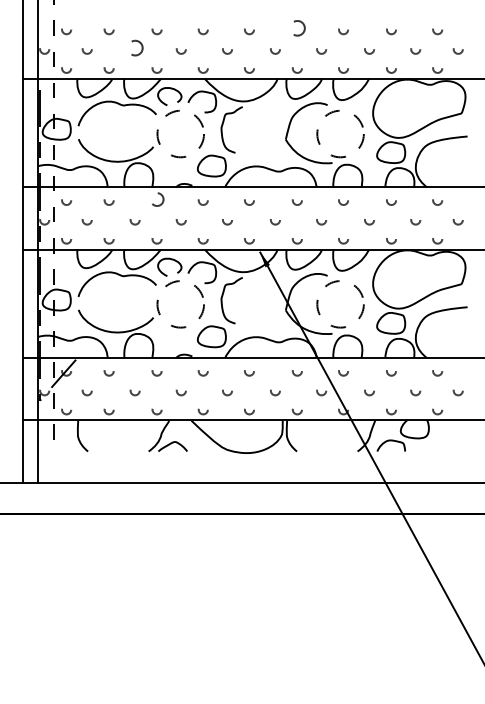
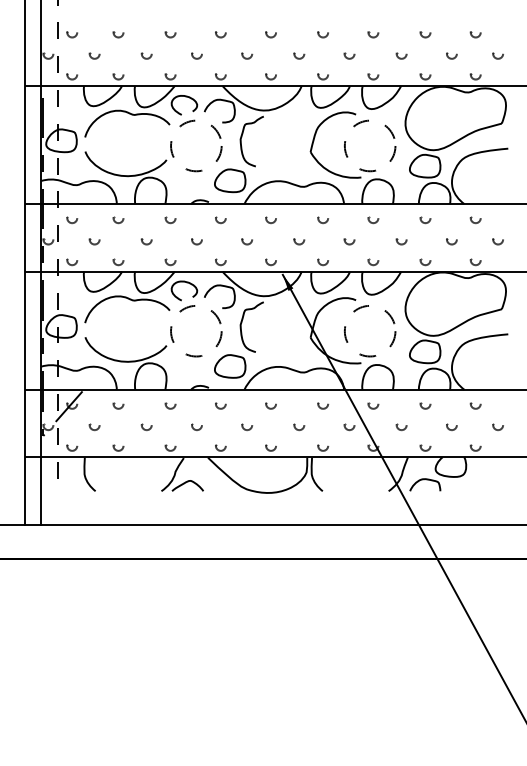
circle: (296, 31) -> (322, 34), size x0.62
circle: (134, 50) -> (146, 55), size x0.62
circle: (156, 202) -> (170, 220), size x0.71

